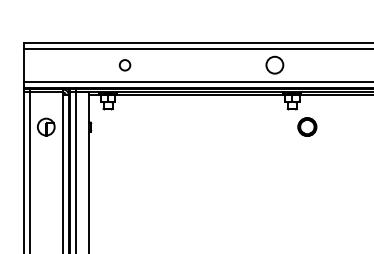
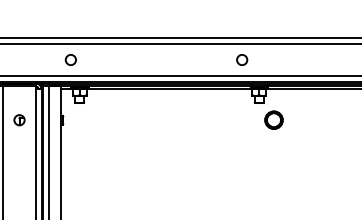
circle: (124, 65) -> (70, 60), moved
circle: (274, 65) -> (241, 60), size x0.62
part: (46, 126) -> (19, 119), size x0.62

